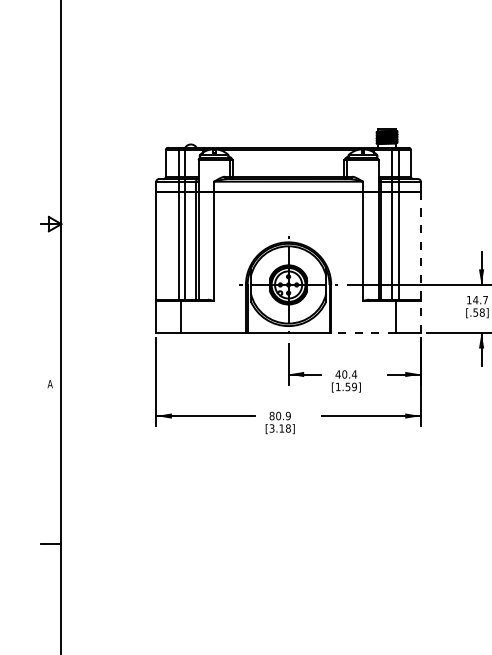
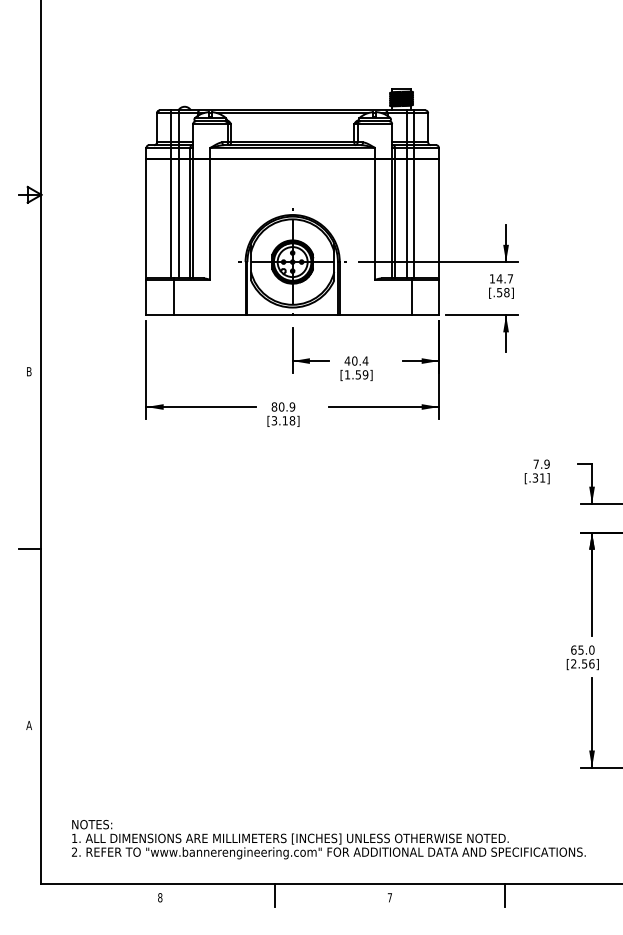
line: (420, 261) -> (438, 236), dashed -> solid
line: (363, 333) -> (375, 315), dashed -> solid
text: (49, 383) -> (28, 371), A -> B

